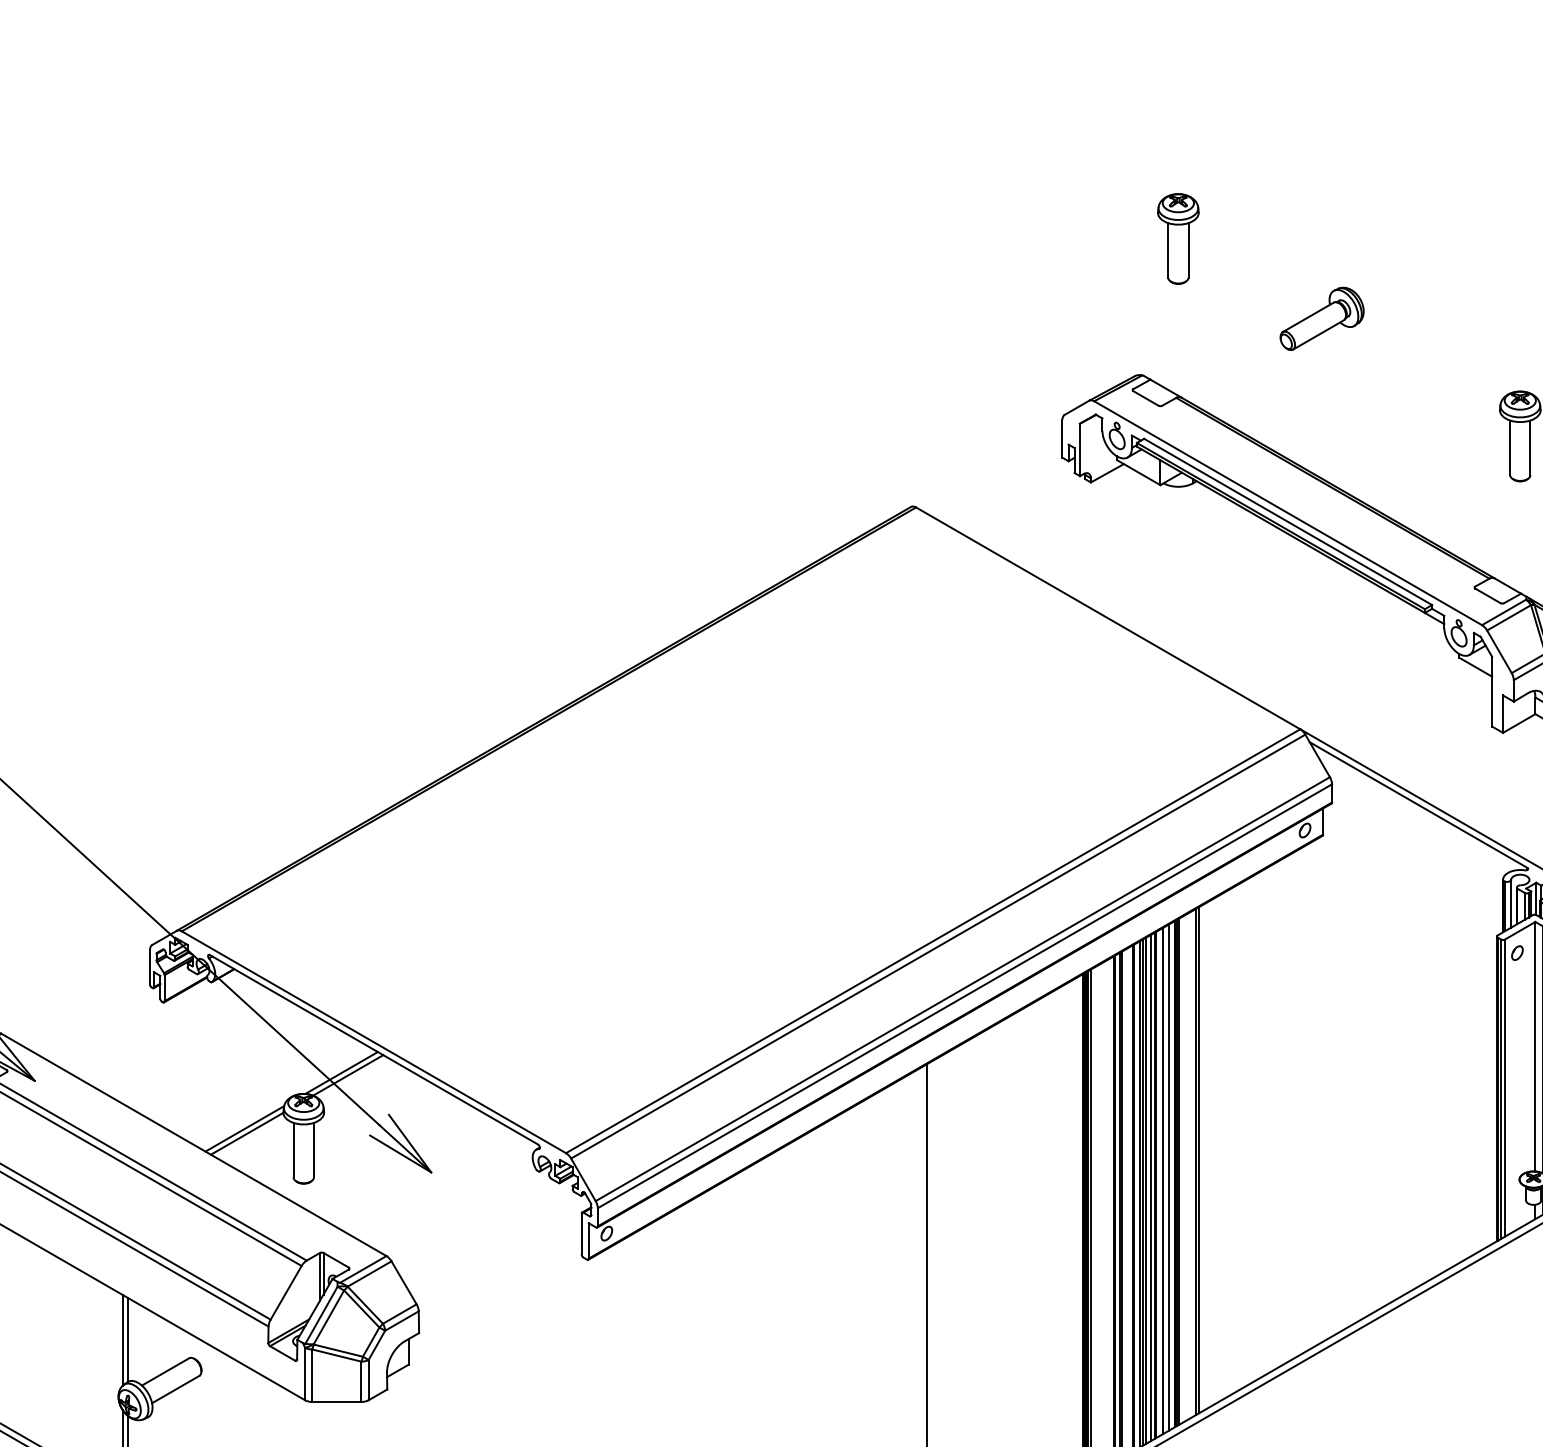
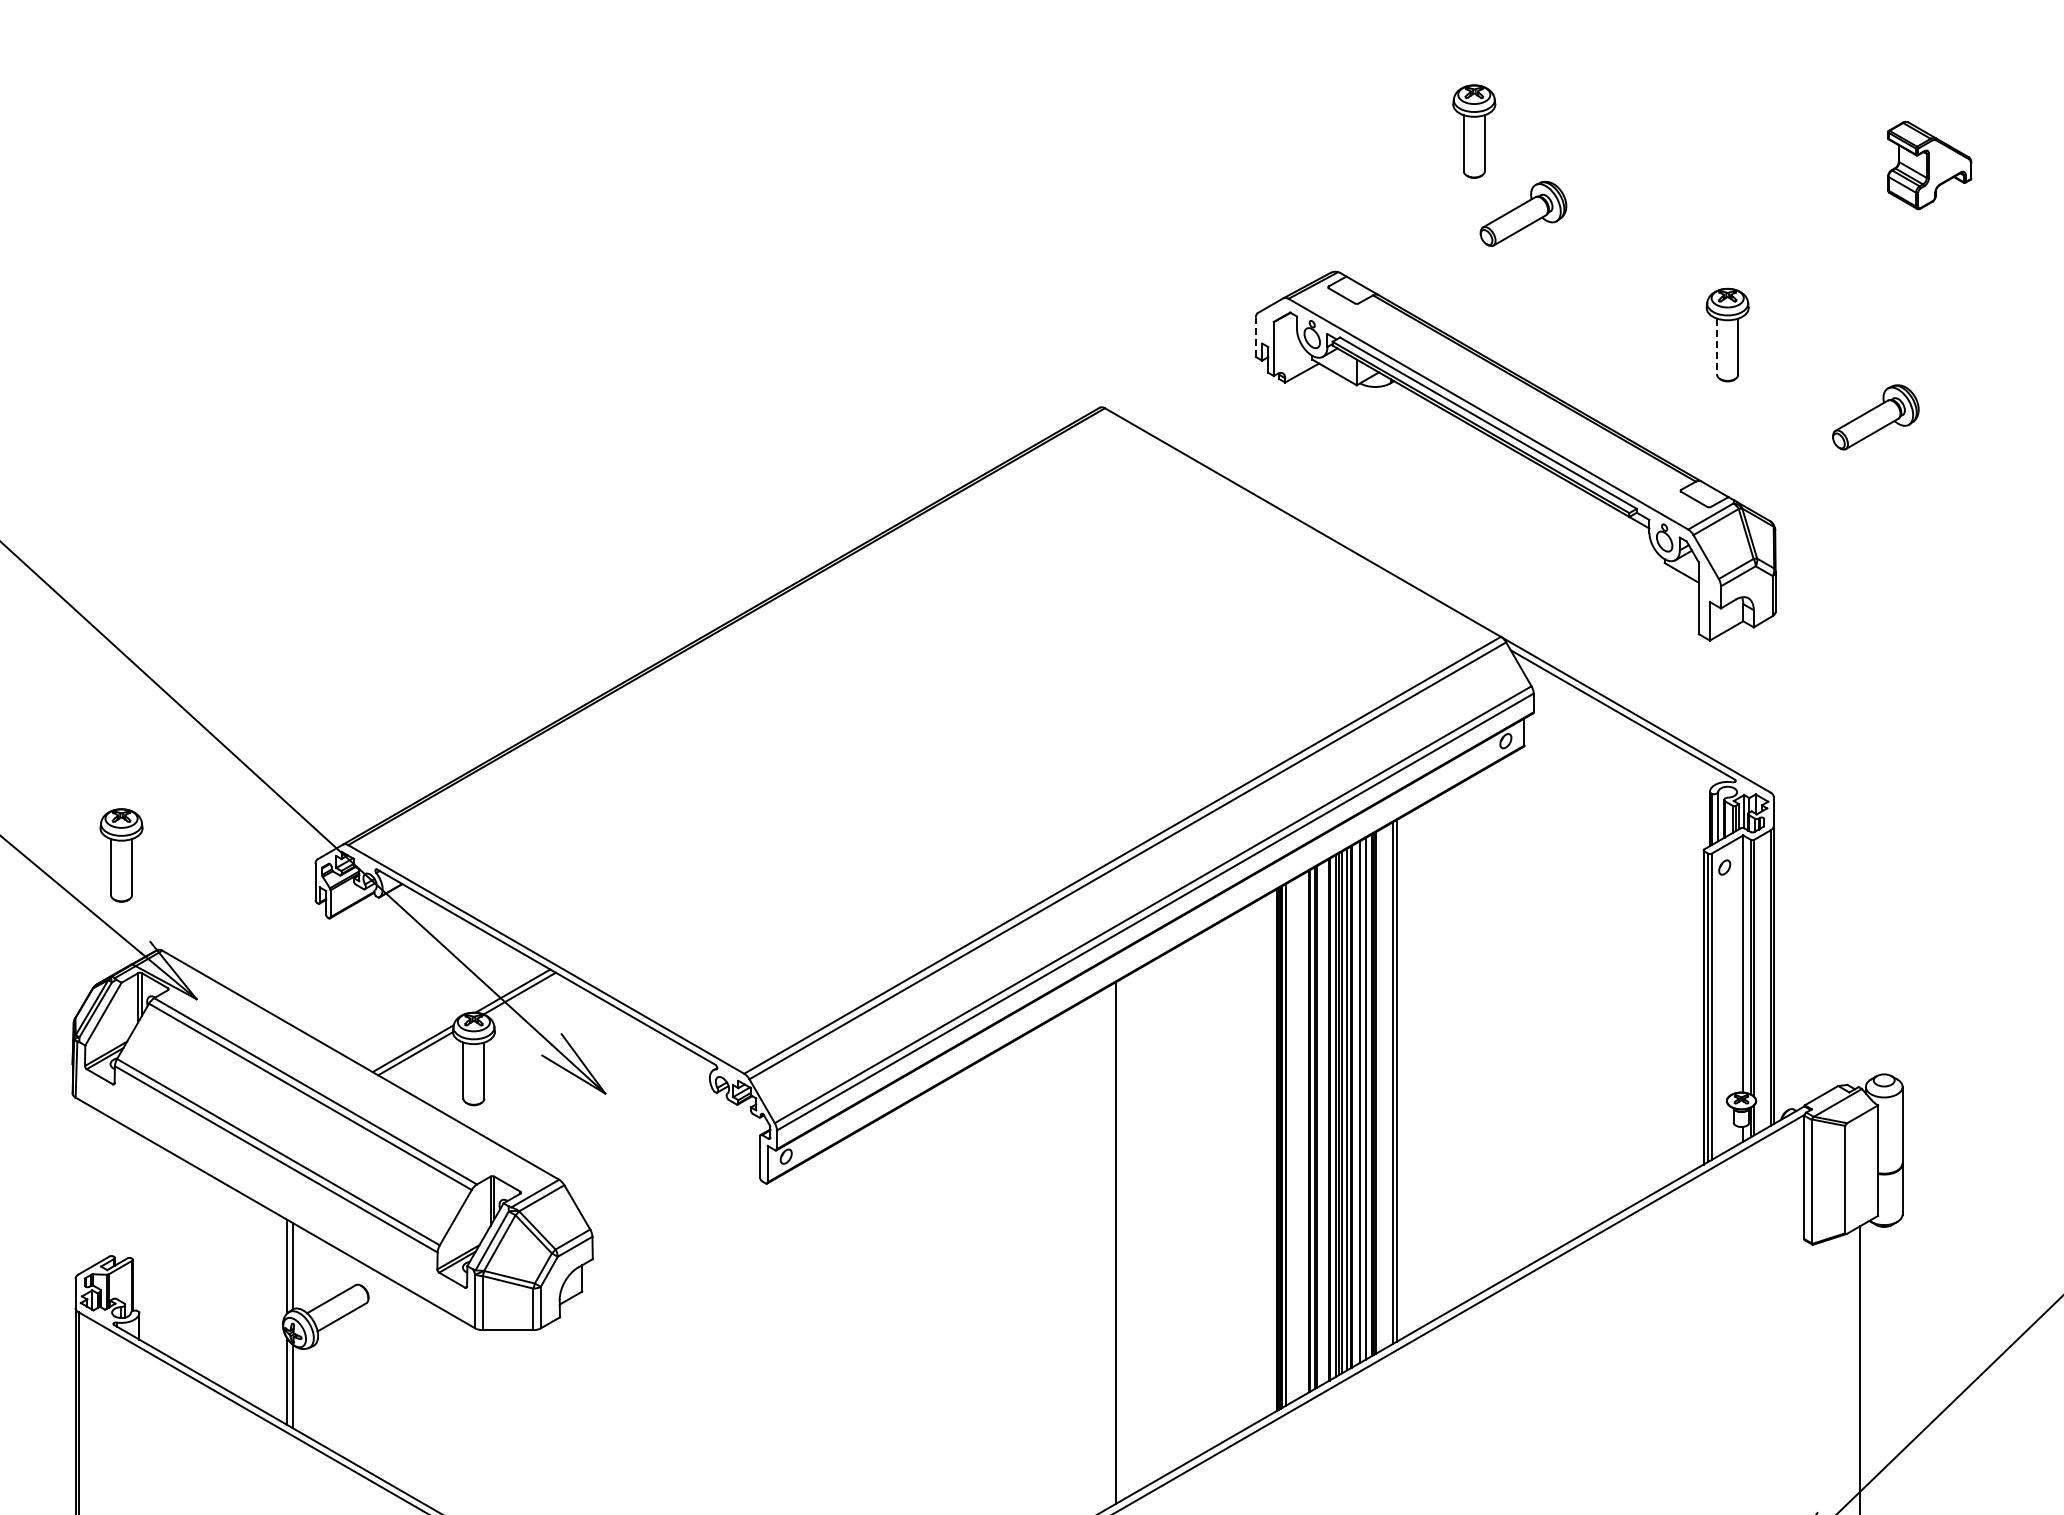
part: (1178, 238) -> (1474, 131), moved
line: (1062, 438) -> (1255, 337), solid -> dashed
line: (1510, 448) -> (1717, 347), solid -> dashed

